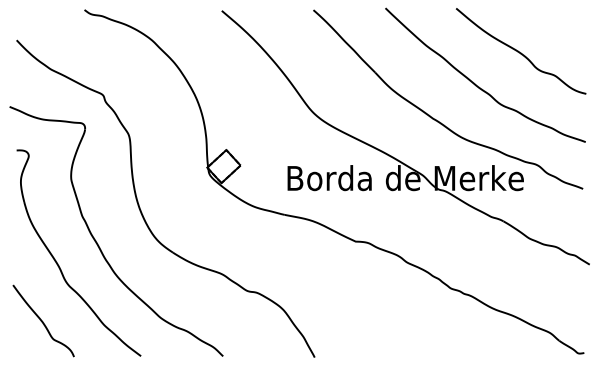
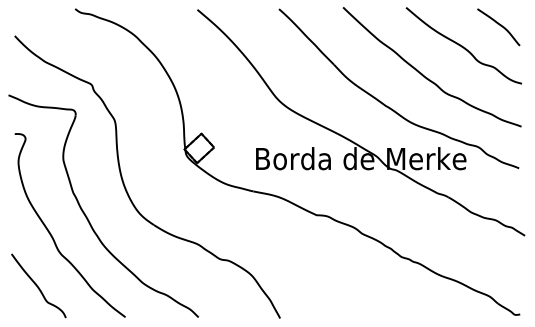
curve: (560, 28) -> (499, 25), added

